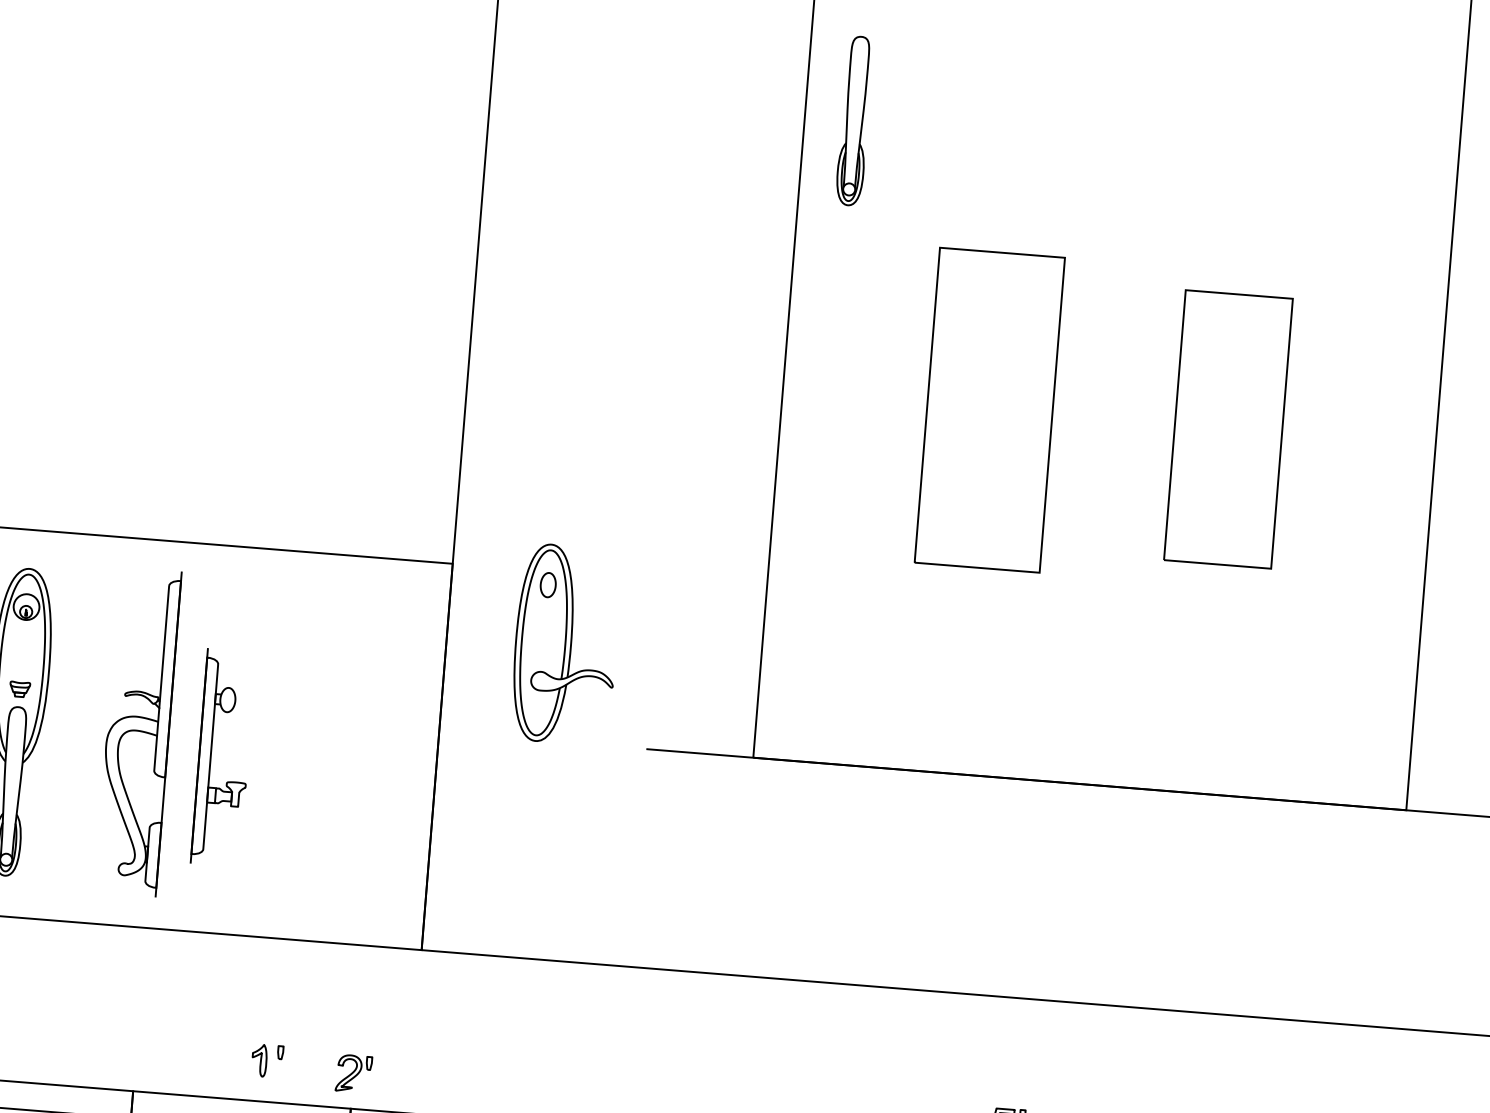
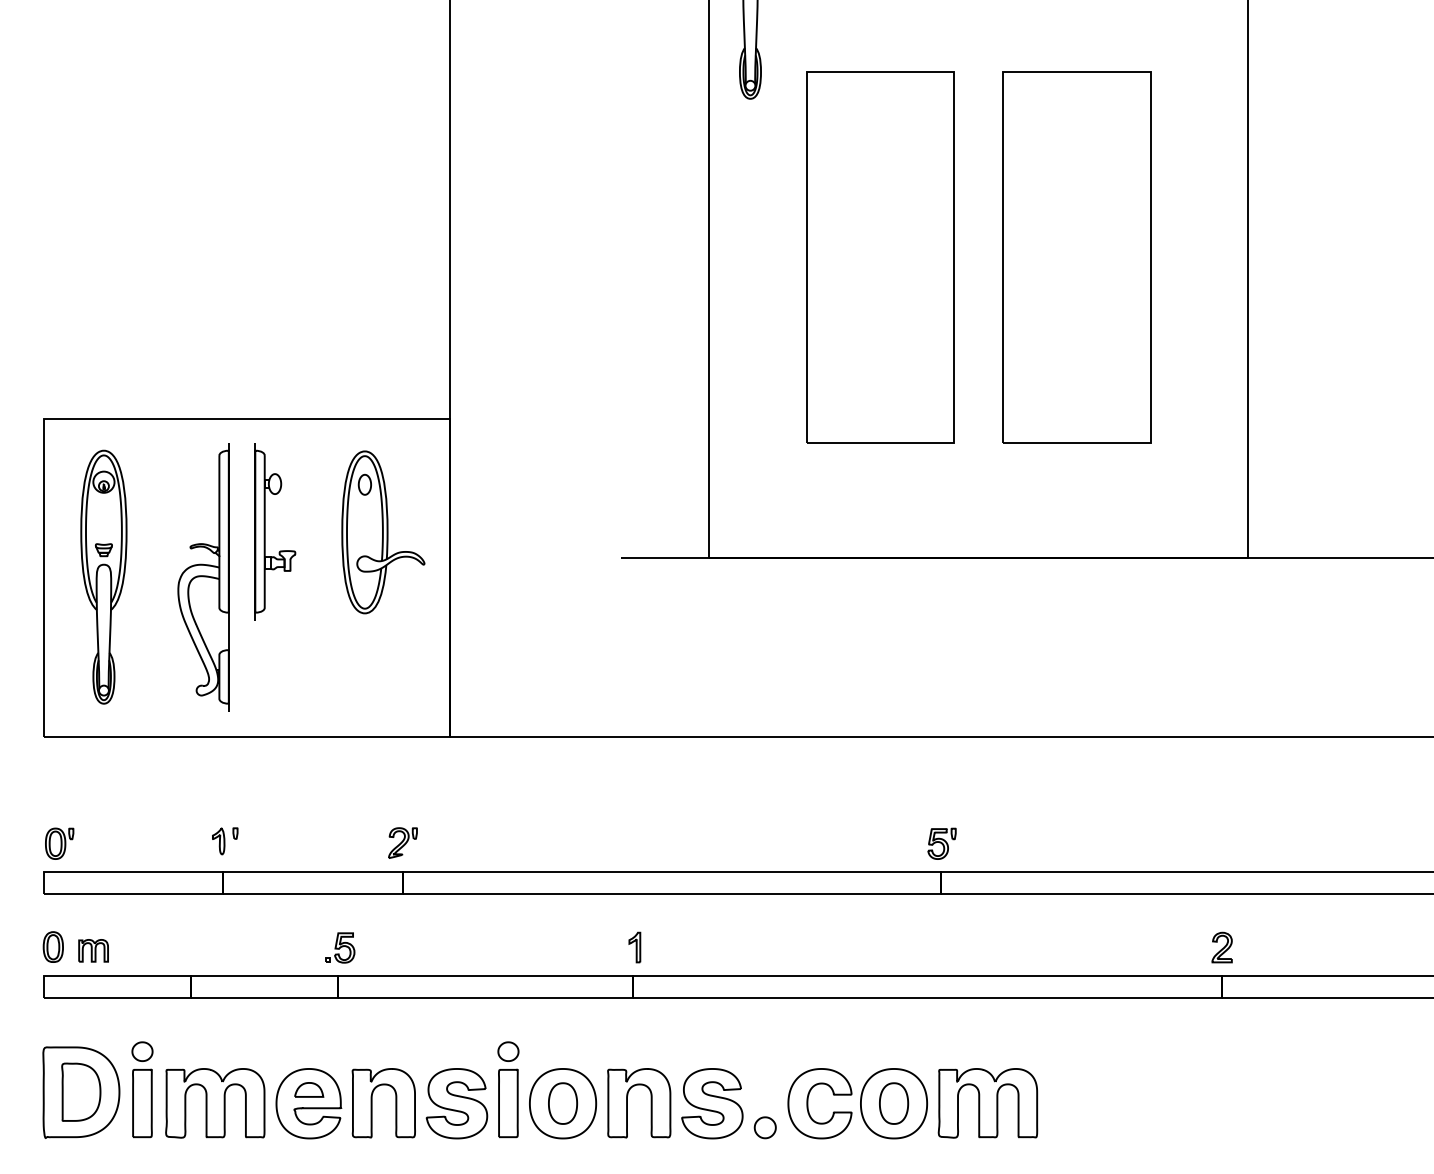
part: (990, 410) -> (880, 257), size x1.43
part: (1227, 429) -> (1076, 257), size x1.67
part: (566, 644) -> (383, 532), moved
part: (211, 756) -> (265, 531), moved
part: (267, 1061) -> (225, 841), moved

